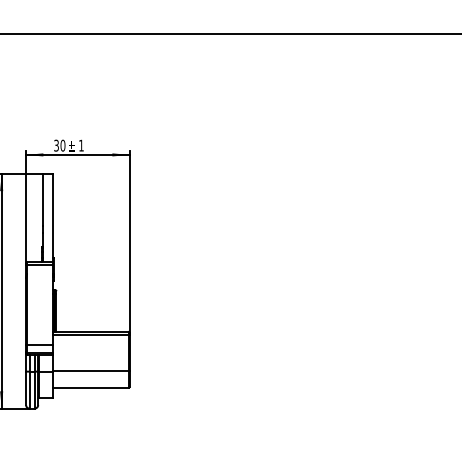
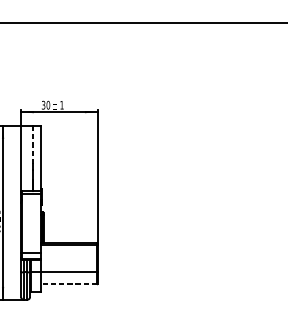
line: (42, 199) -> (33, 145), solid -> dashed
line: (90, 387) -> (68, 284), solid -> dashed

